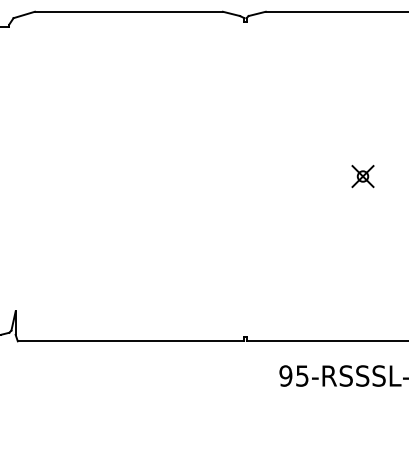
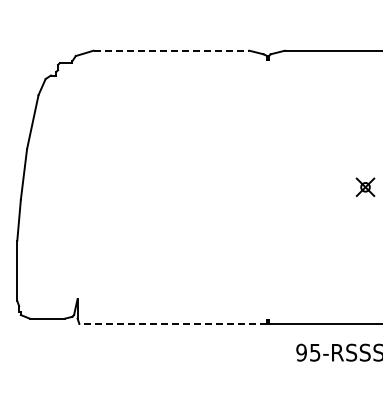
line: (128, 11) -> (171, 50), solid -> dashed
line: (131, 340) -> (173, 323), solid -> dashed

